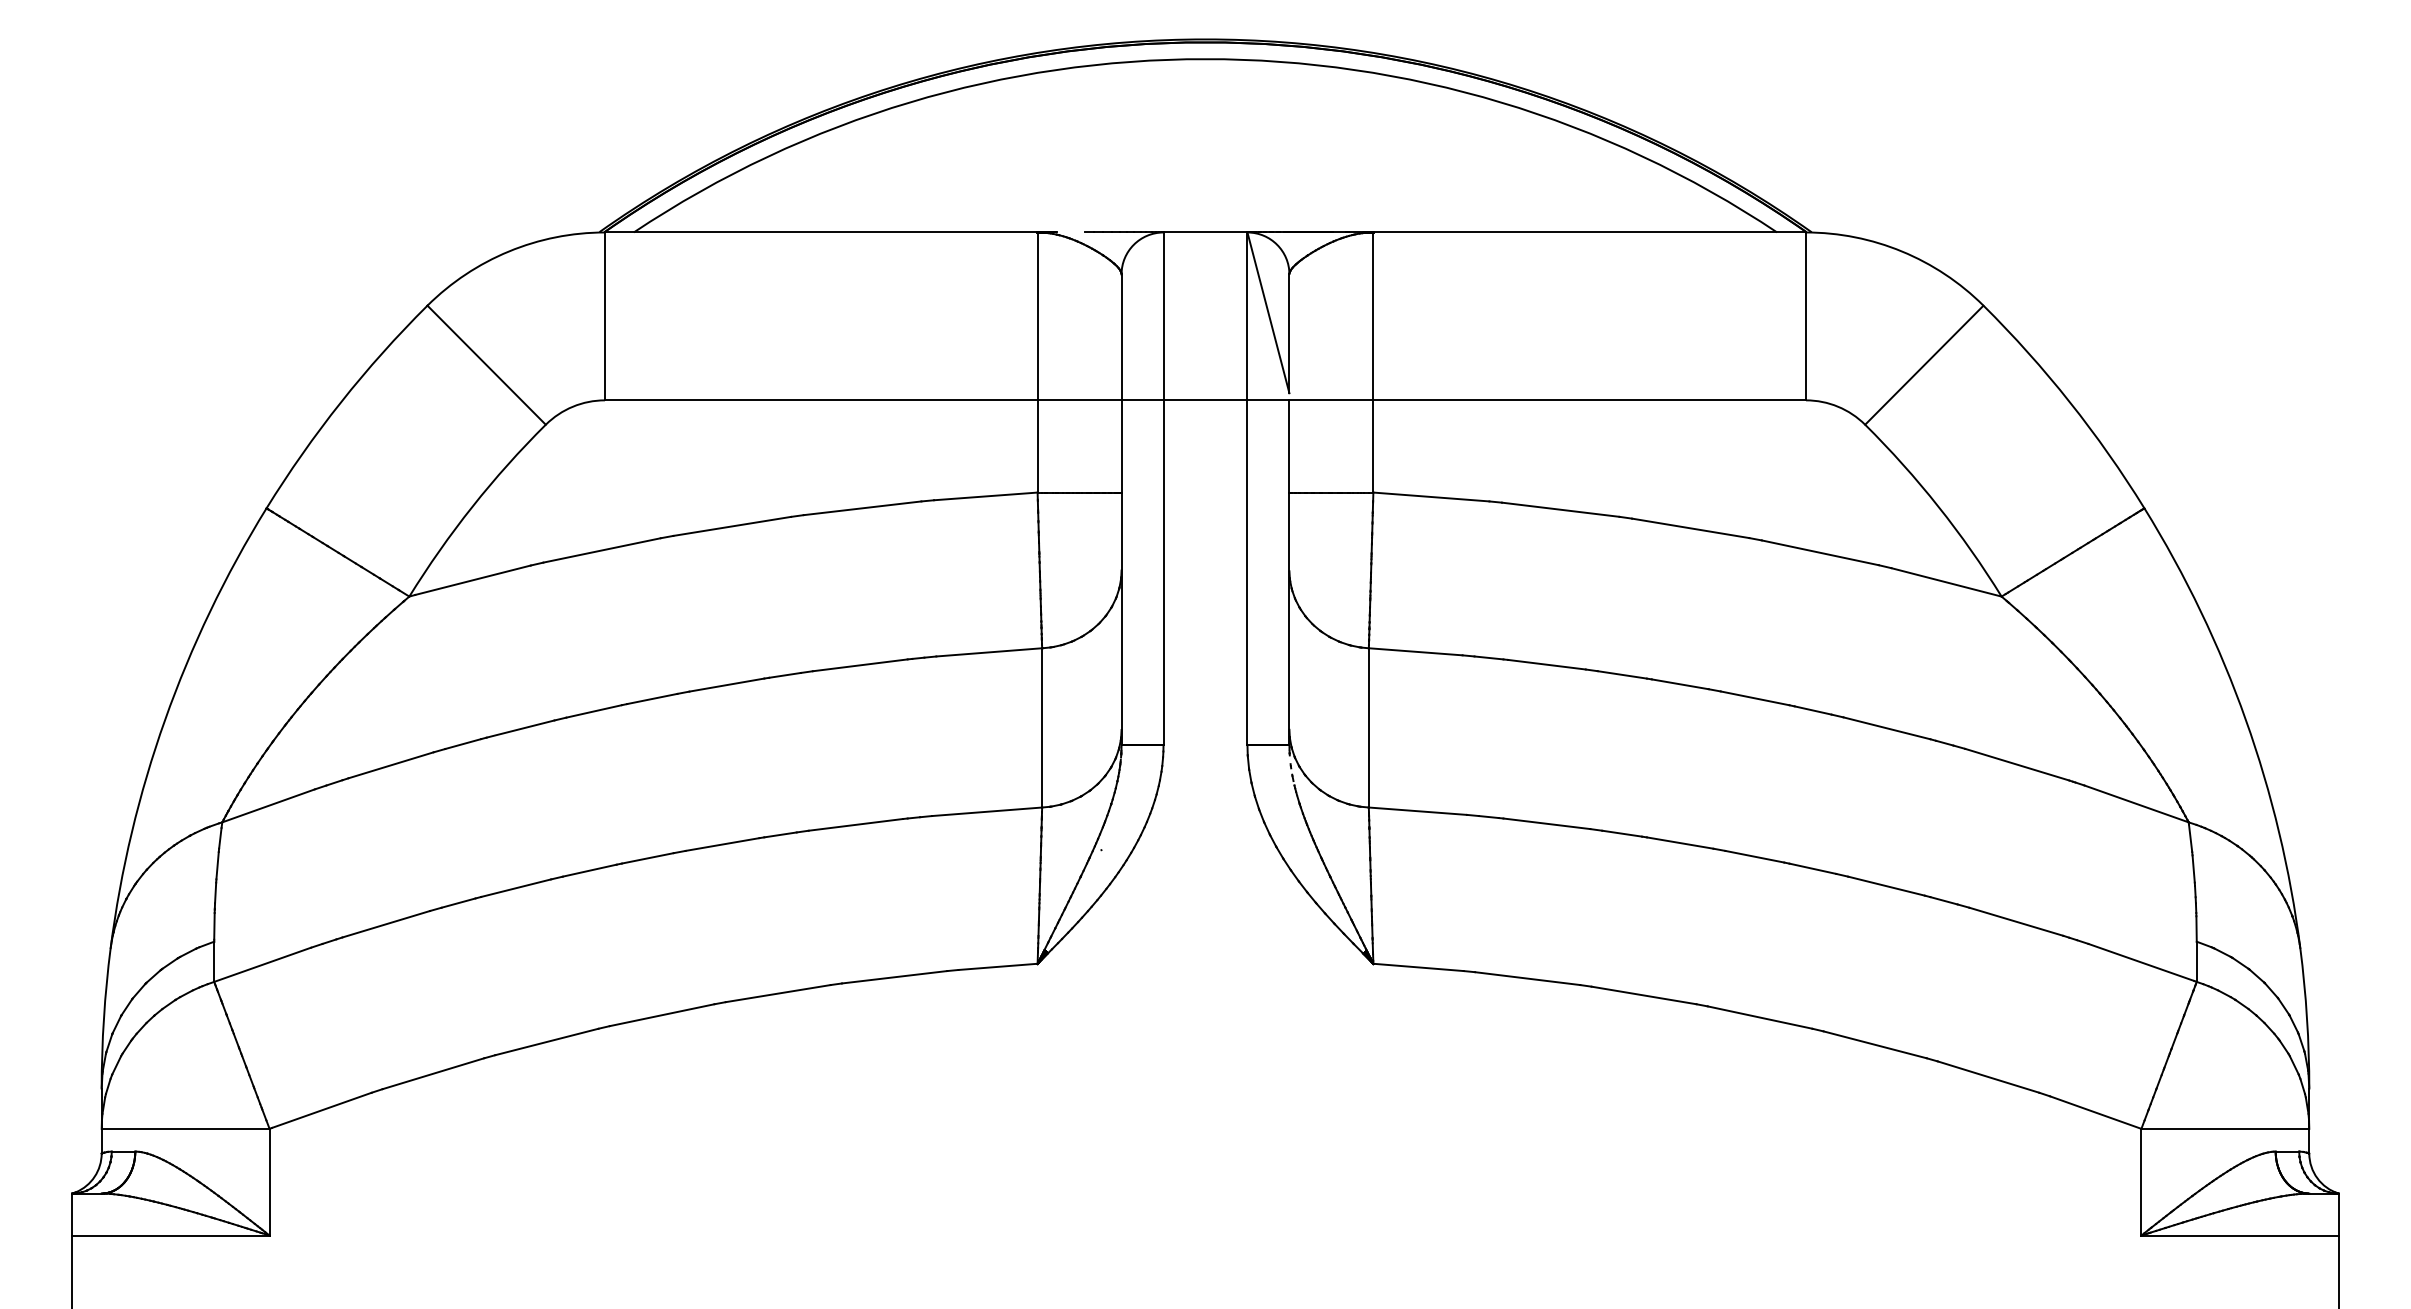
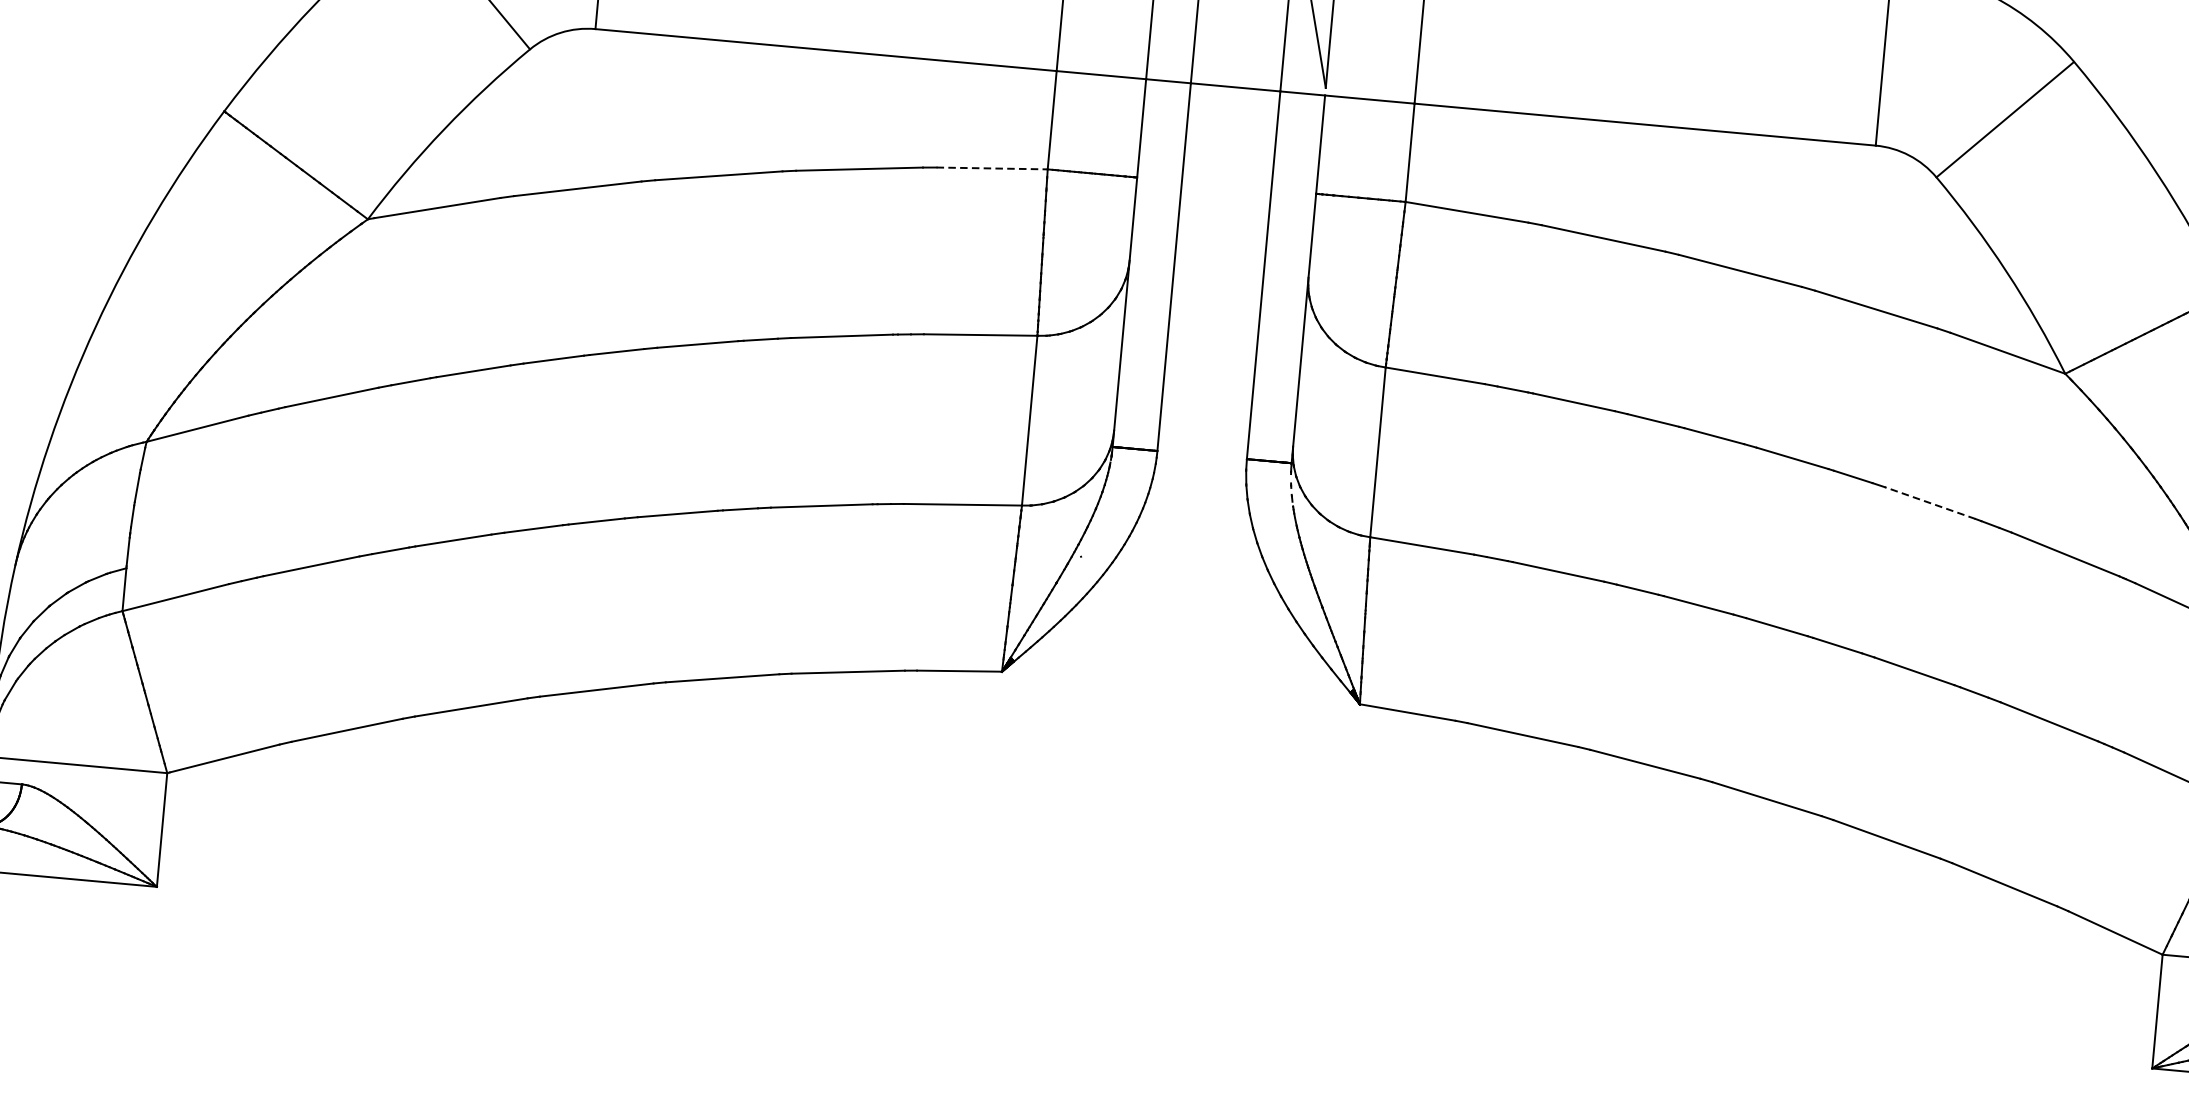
line: (985, 496) -> (991, 168), solid -> dashed
line: (1886, 728) -> (1929, 503), solid -> dashed

